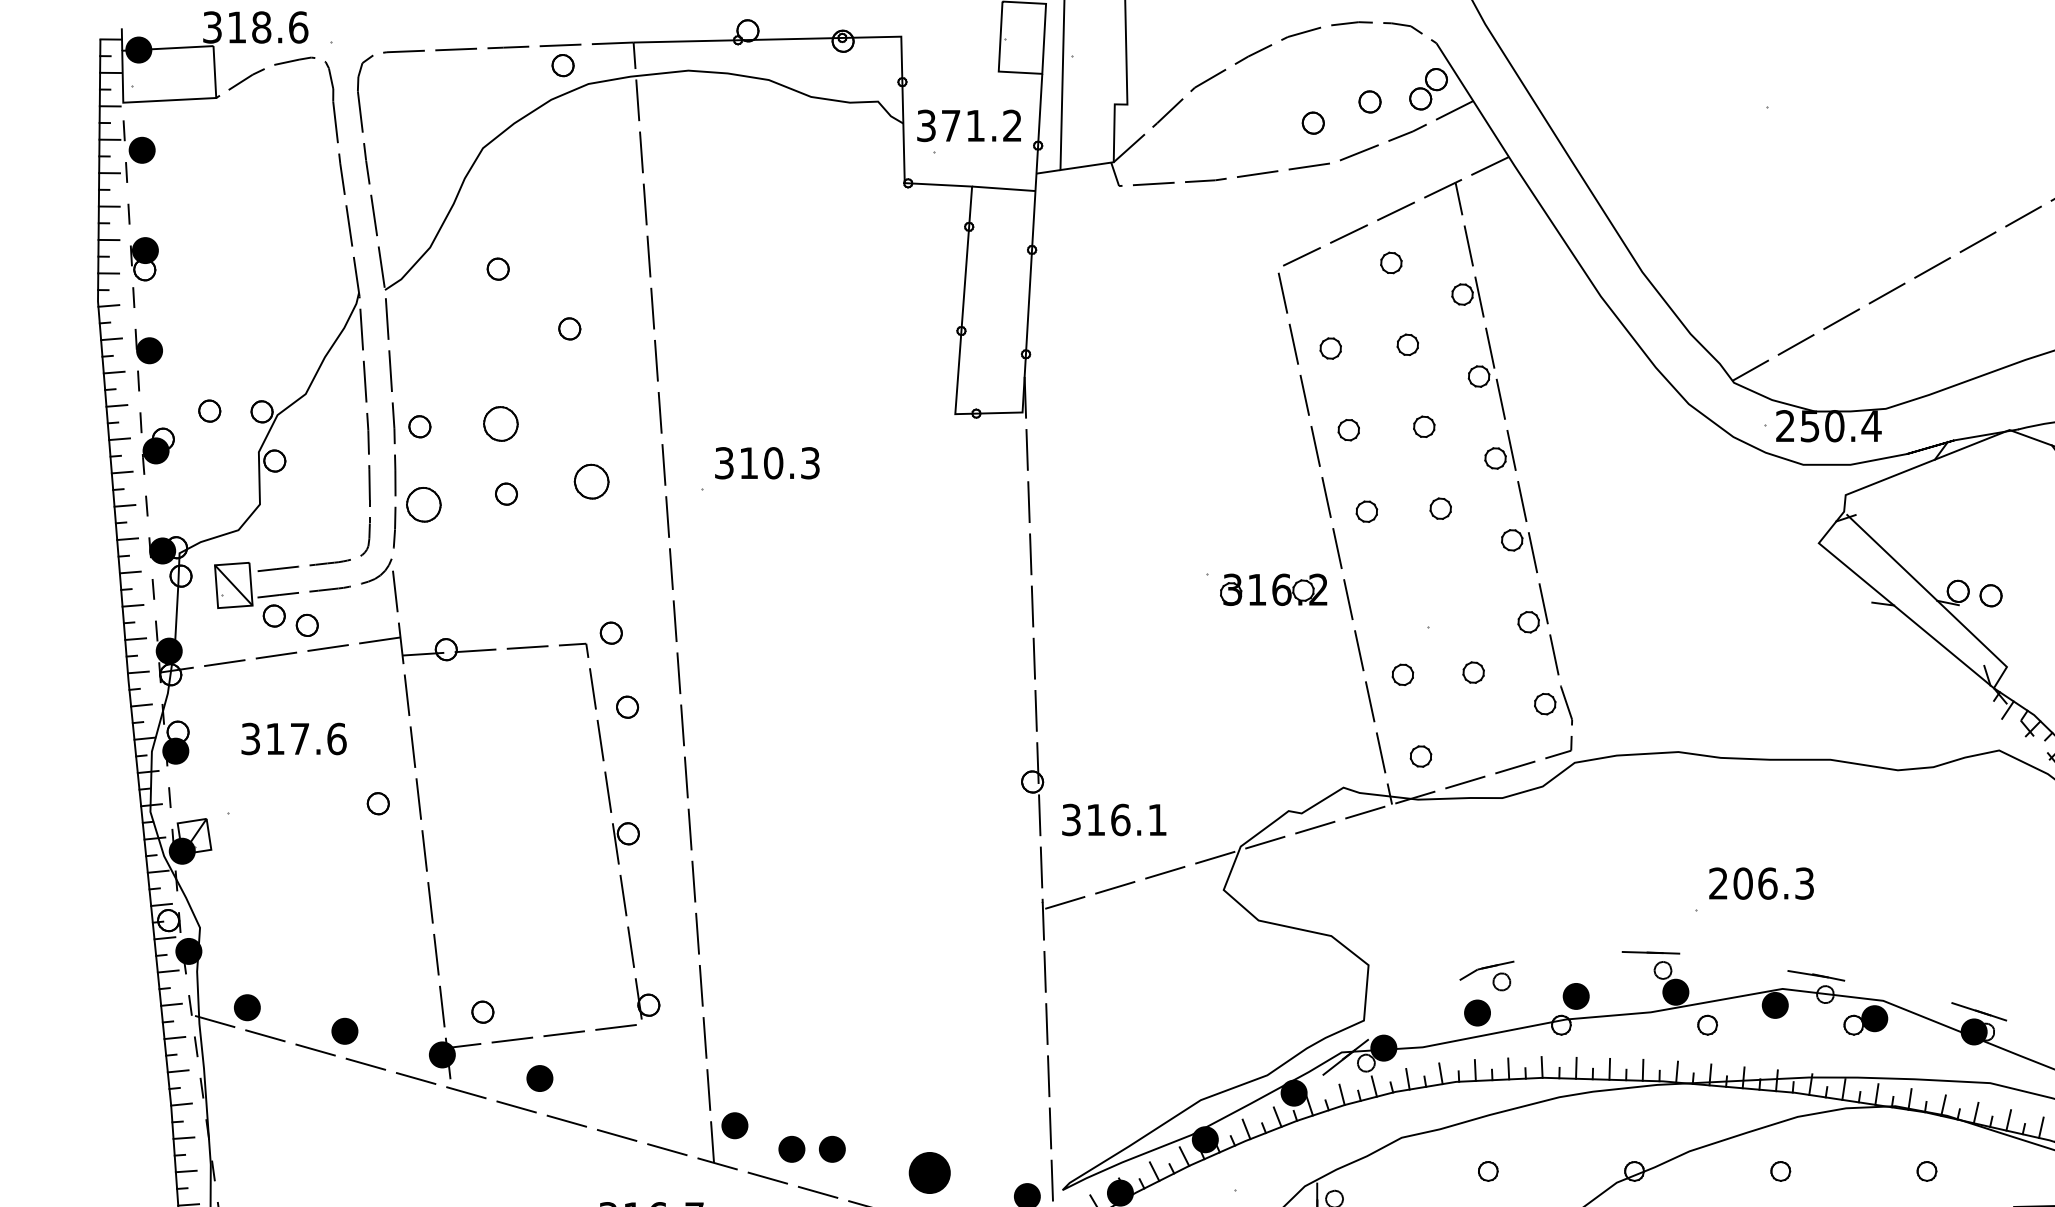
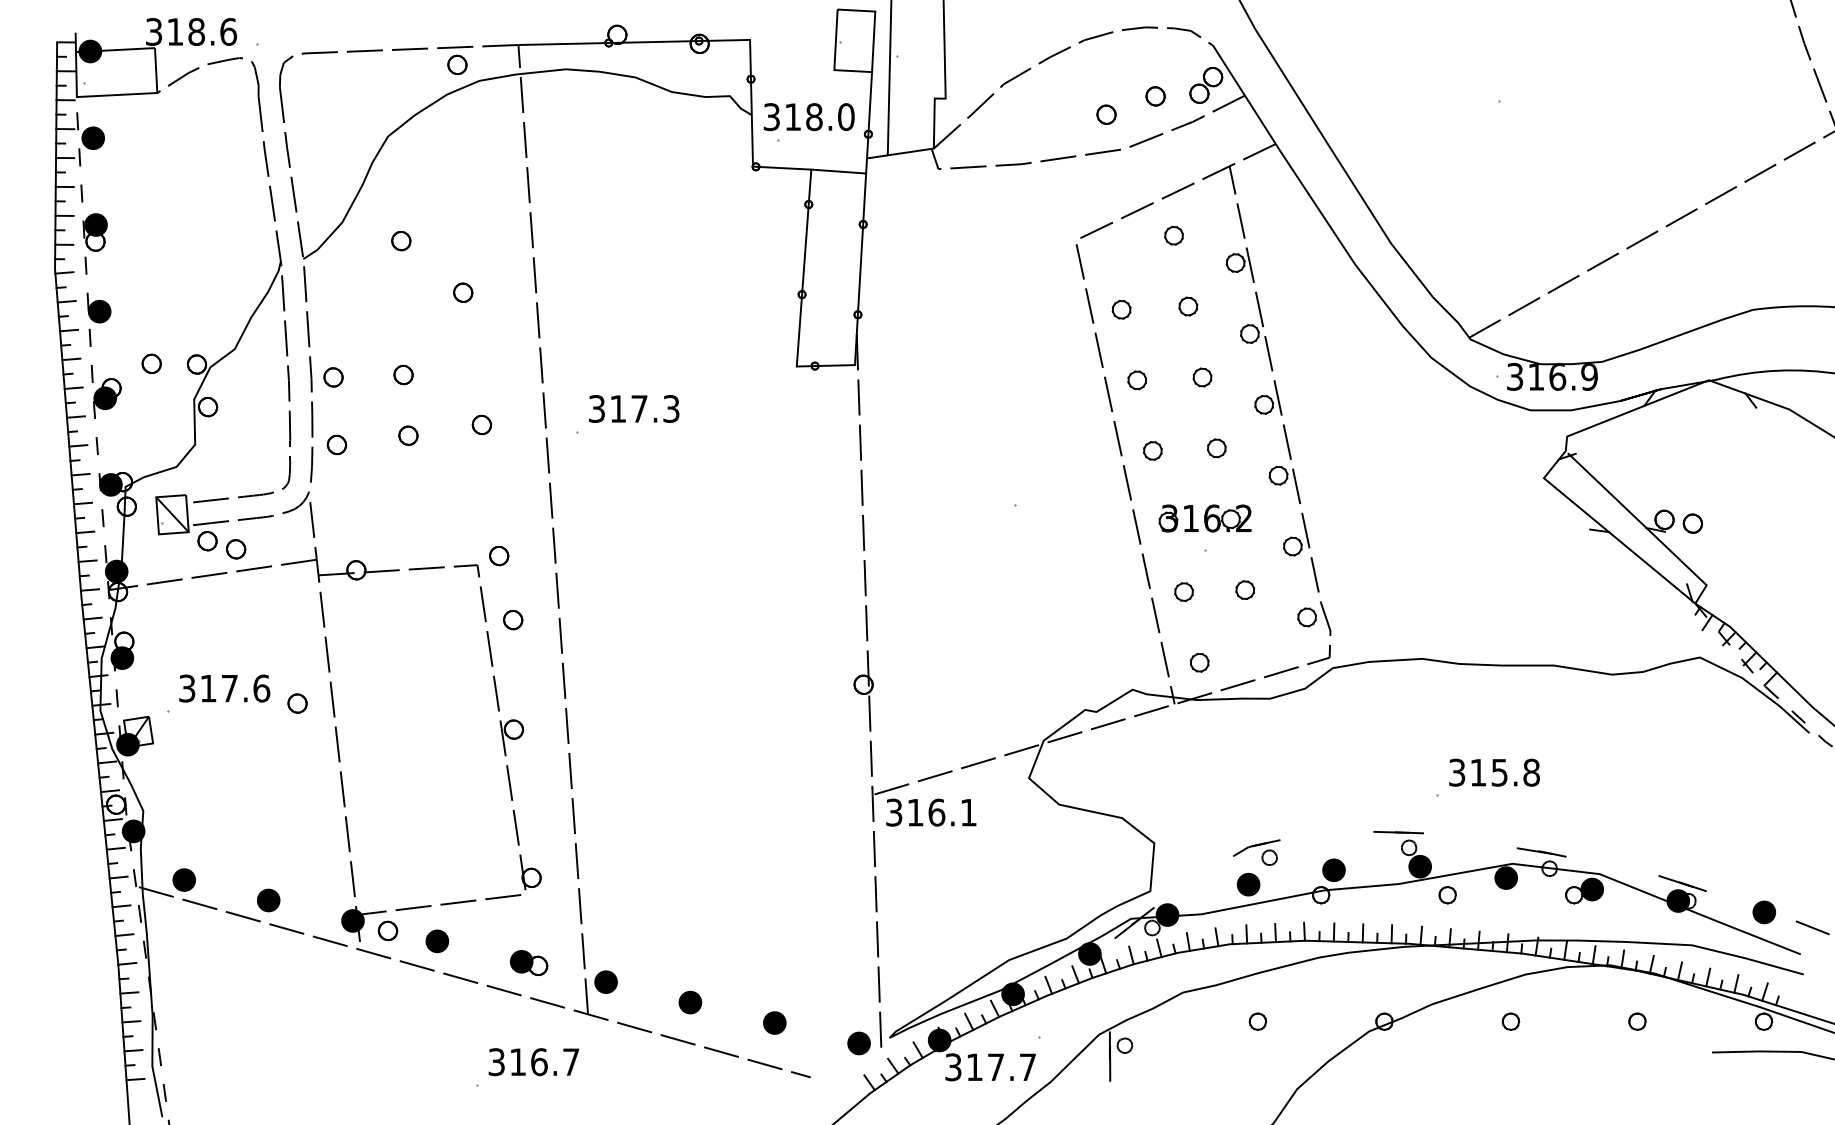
text: (981, 126) -> (819, 117), 371.2 -> 318.0
part: (500, 423) -> (403, 374), size x0.62
text: (1828, 425) -> (1552, 376), 250.4 -> 316.9
text: (773, 462) -> (639, 408), 310.3 -> 317.3
part: (590, 481) -> (481, 424), size x0.62
part: (423, 504) -> (336, 444), size x0.62
part: (1272, 589) -> (1204, 518), moved
text: (293, 738) -> (224, 688), moved
text: (1114, 819) -> (931, 812), moved
text: (1761, 883) -> (1494, 772), 206.3 -> 315.8
part: (483, 1011) -> (388, 930), moved
part: (646, 1102) -> (529, 962), added
part: (792, 1149) -> (655, 1002), removed
part: (929, 1172) -> (774, 1022), size x0.62

